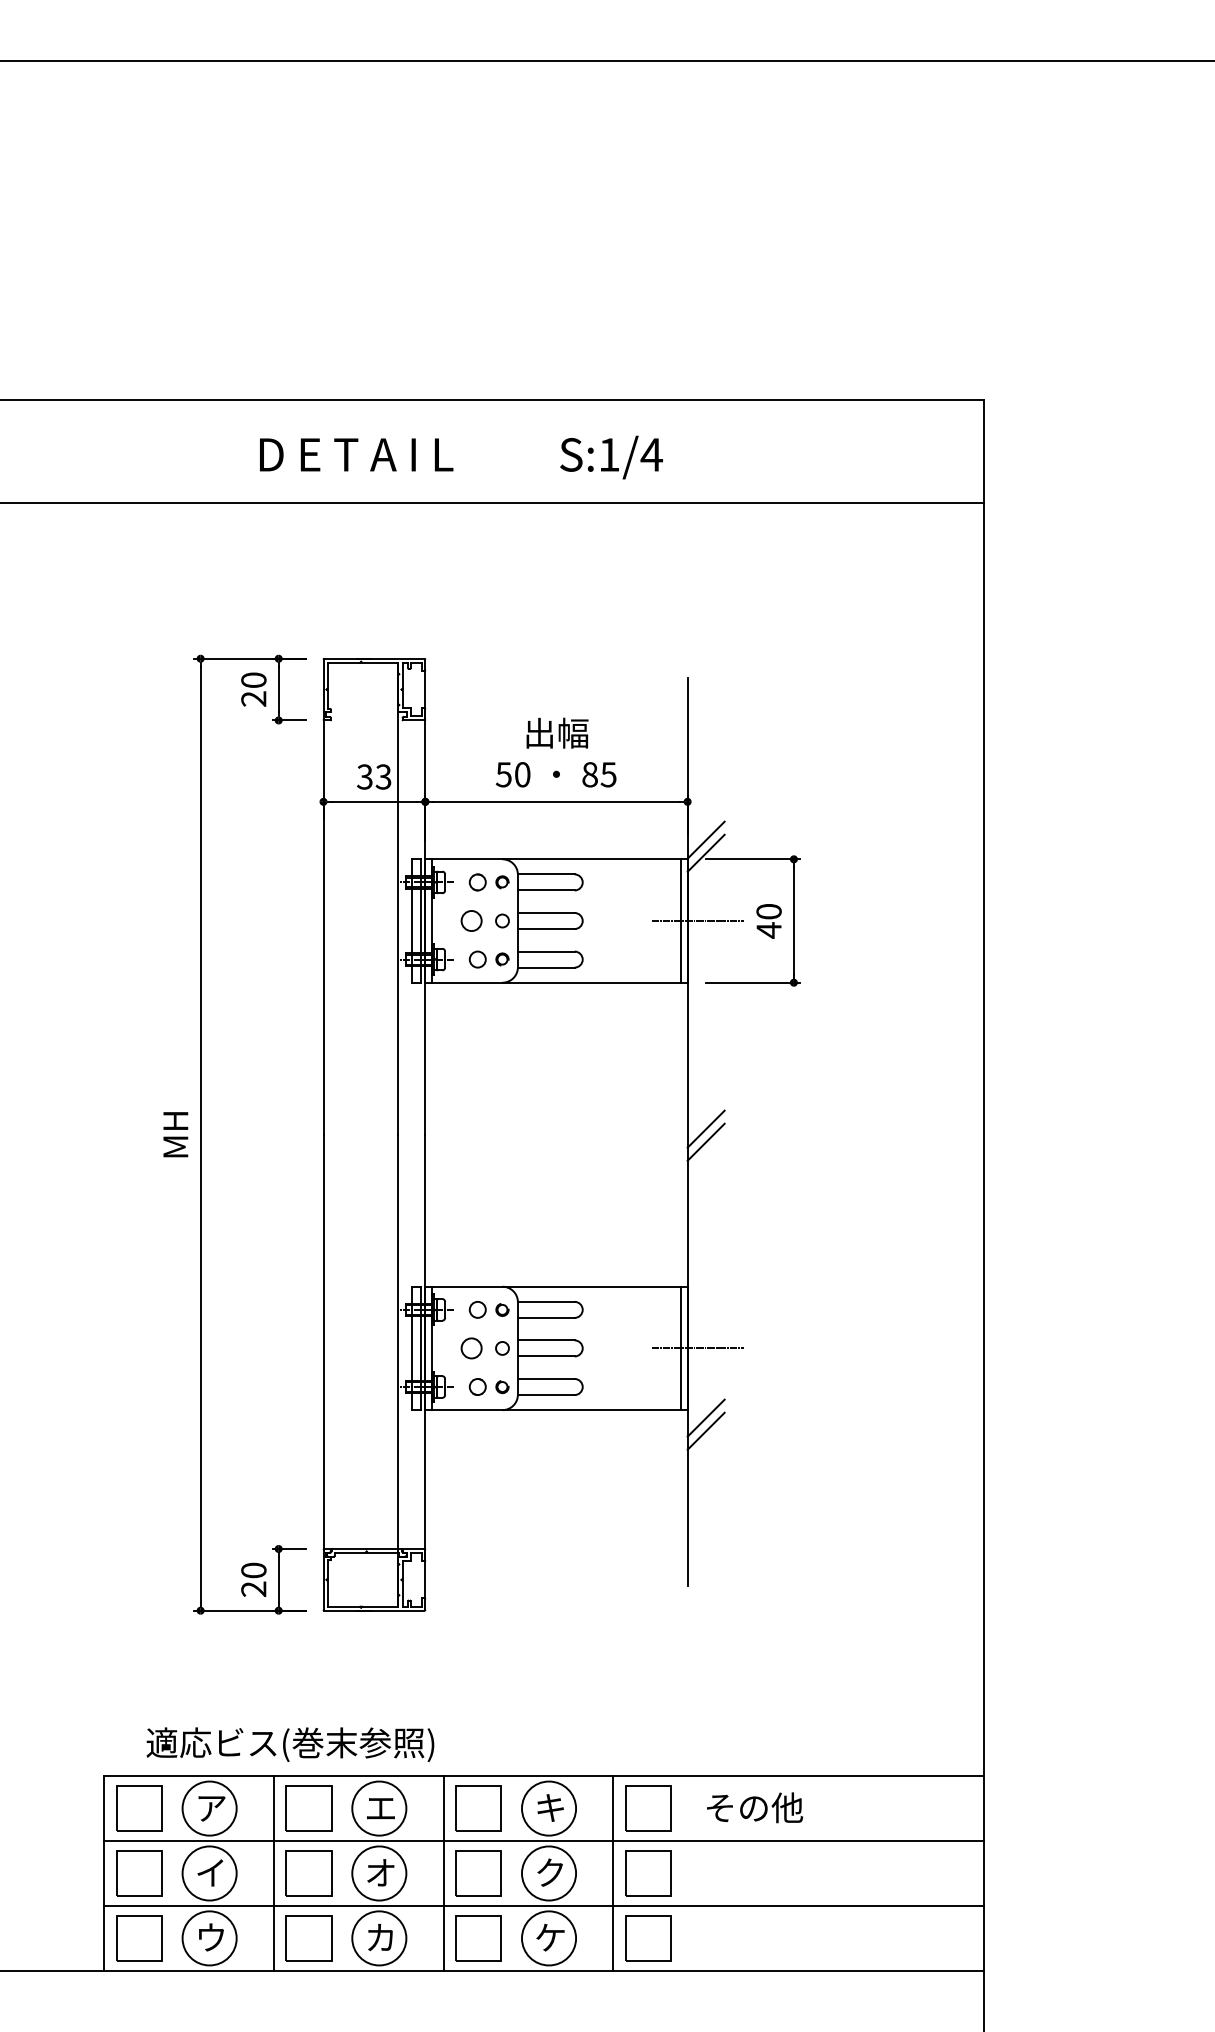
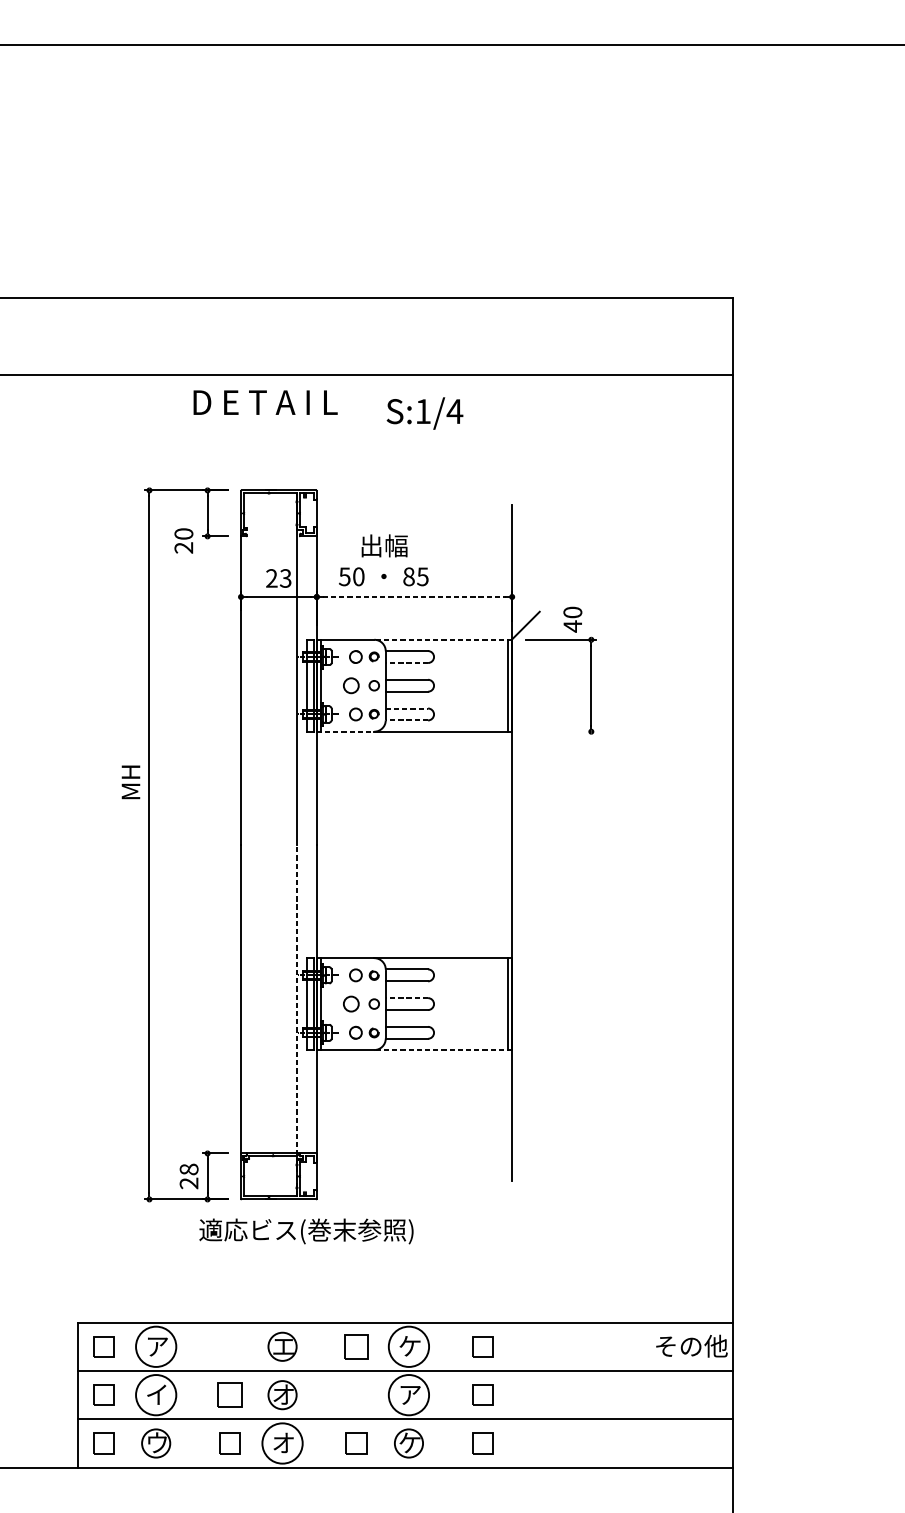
text: (356, 454) -> (265, 402), moved
text: (611, 457) -> (424, 413), moved
text: (253, 689) -> (183, 540), moved
text: (555, 752) -> (383, 560), moved
text: (364, 776) -> (271, 578), 33 -> 23
line: (556, 801) -> (414, 596), solid -> dashed
line: (705, 852) -> (525, 634), removed
line: (595, 859) -> (443, 639), solid -> dashed
line: (545, 890) -> (406, 663), solid -> dashed
line: (697, 921) -> (519, 686), removed
text: (768, 921) -> (572, 619), moved
line: (546, 951) -> (407, 708), solid -> dashed
line: (545, 967) -> (406, 720), solid -> dashed
line: (463, 982) -> (345, 731), solid -> dashed
line: (753, 982) -> (561, 731), removed
line: (705, 1128) -> (525, 840), removed
text: (175, 1134) -> (130, 782), moved
line: (705, 1141) -> (525, 849), removed
line: (545, 1340) -> (406, 998), solid -> dashed
line: (697, 1348) -> (519, 1004), removed
line: (398, 1370) -> (296, 1020), solid -> dashed
line: (595, 1410) -> (443, 1050), solid -> dashed
line: (705, 1417) -> (525, 1055), removed
line: (705, 1430) -> (525, 1065), removed
text: (253, 1570) -> (188, 1169), 20 -> 28
text: (290, 1744) -> (306, 1231), moved
text: (550, 1807) -> (410, 1346), キ -> ケ
text: (755, 1807) -> (692, 1346), moved
part: (139, 1808) -> (103, 1346), size x0.6
part: (308, 1808) -> (229, 1346), removed
circle: (379, 1808) -> (282, 1346), size x0.7
part: (478, 1808) -> (356, 1346), size x0.7
part: (648, 1808) -> (483, 1346), size x0.6
text: (550, 1872) -> (410, 1394), ク -> ア
part: (139, 1873) -> (103, 1395), size x0.6
line: (273, 1873) -> (203, 1395), removed
part: (308, 1873) -> (229, 1395), size x0.7
circle: (379, 1873) -> (282, 1395), size x0.7
line: (443, 1873) -> (330, 1395), removed
part: (478, 1873) -> (356, 1395), removed
line: (613, 1873) -> (456, 1395), removed
part: (648, 1873) -> (483, 1395), size x0.6
text: (380, 1937) -> (283, 1442), カ -> オ
part: (139, 1938) -> (103, 1443), size x0.6
circle: (209, 1938) -> (156, 1443), size x0.7
part: (308, 1938) -> (229, 1443), size x0.6
part: (478, 1938) -> (356, 1443), size x0.6
circle: (549, 1938) -> (409, 1443), size x0.7
part: (648, 1938) -> (483, 1443), size x0.6

